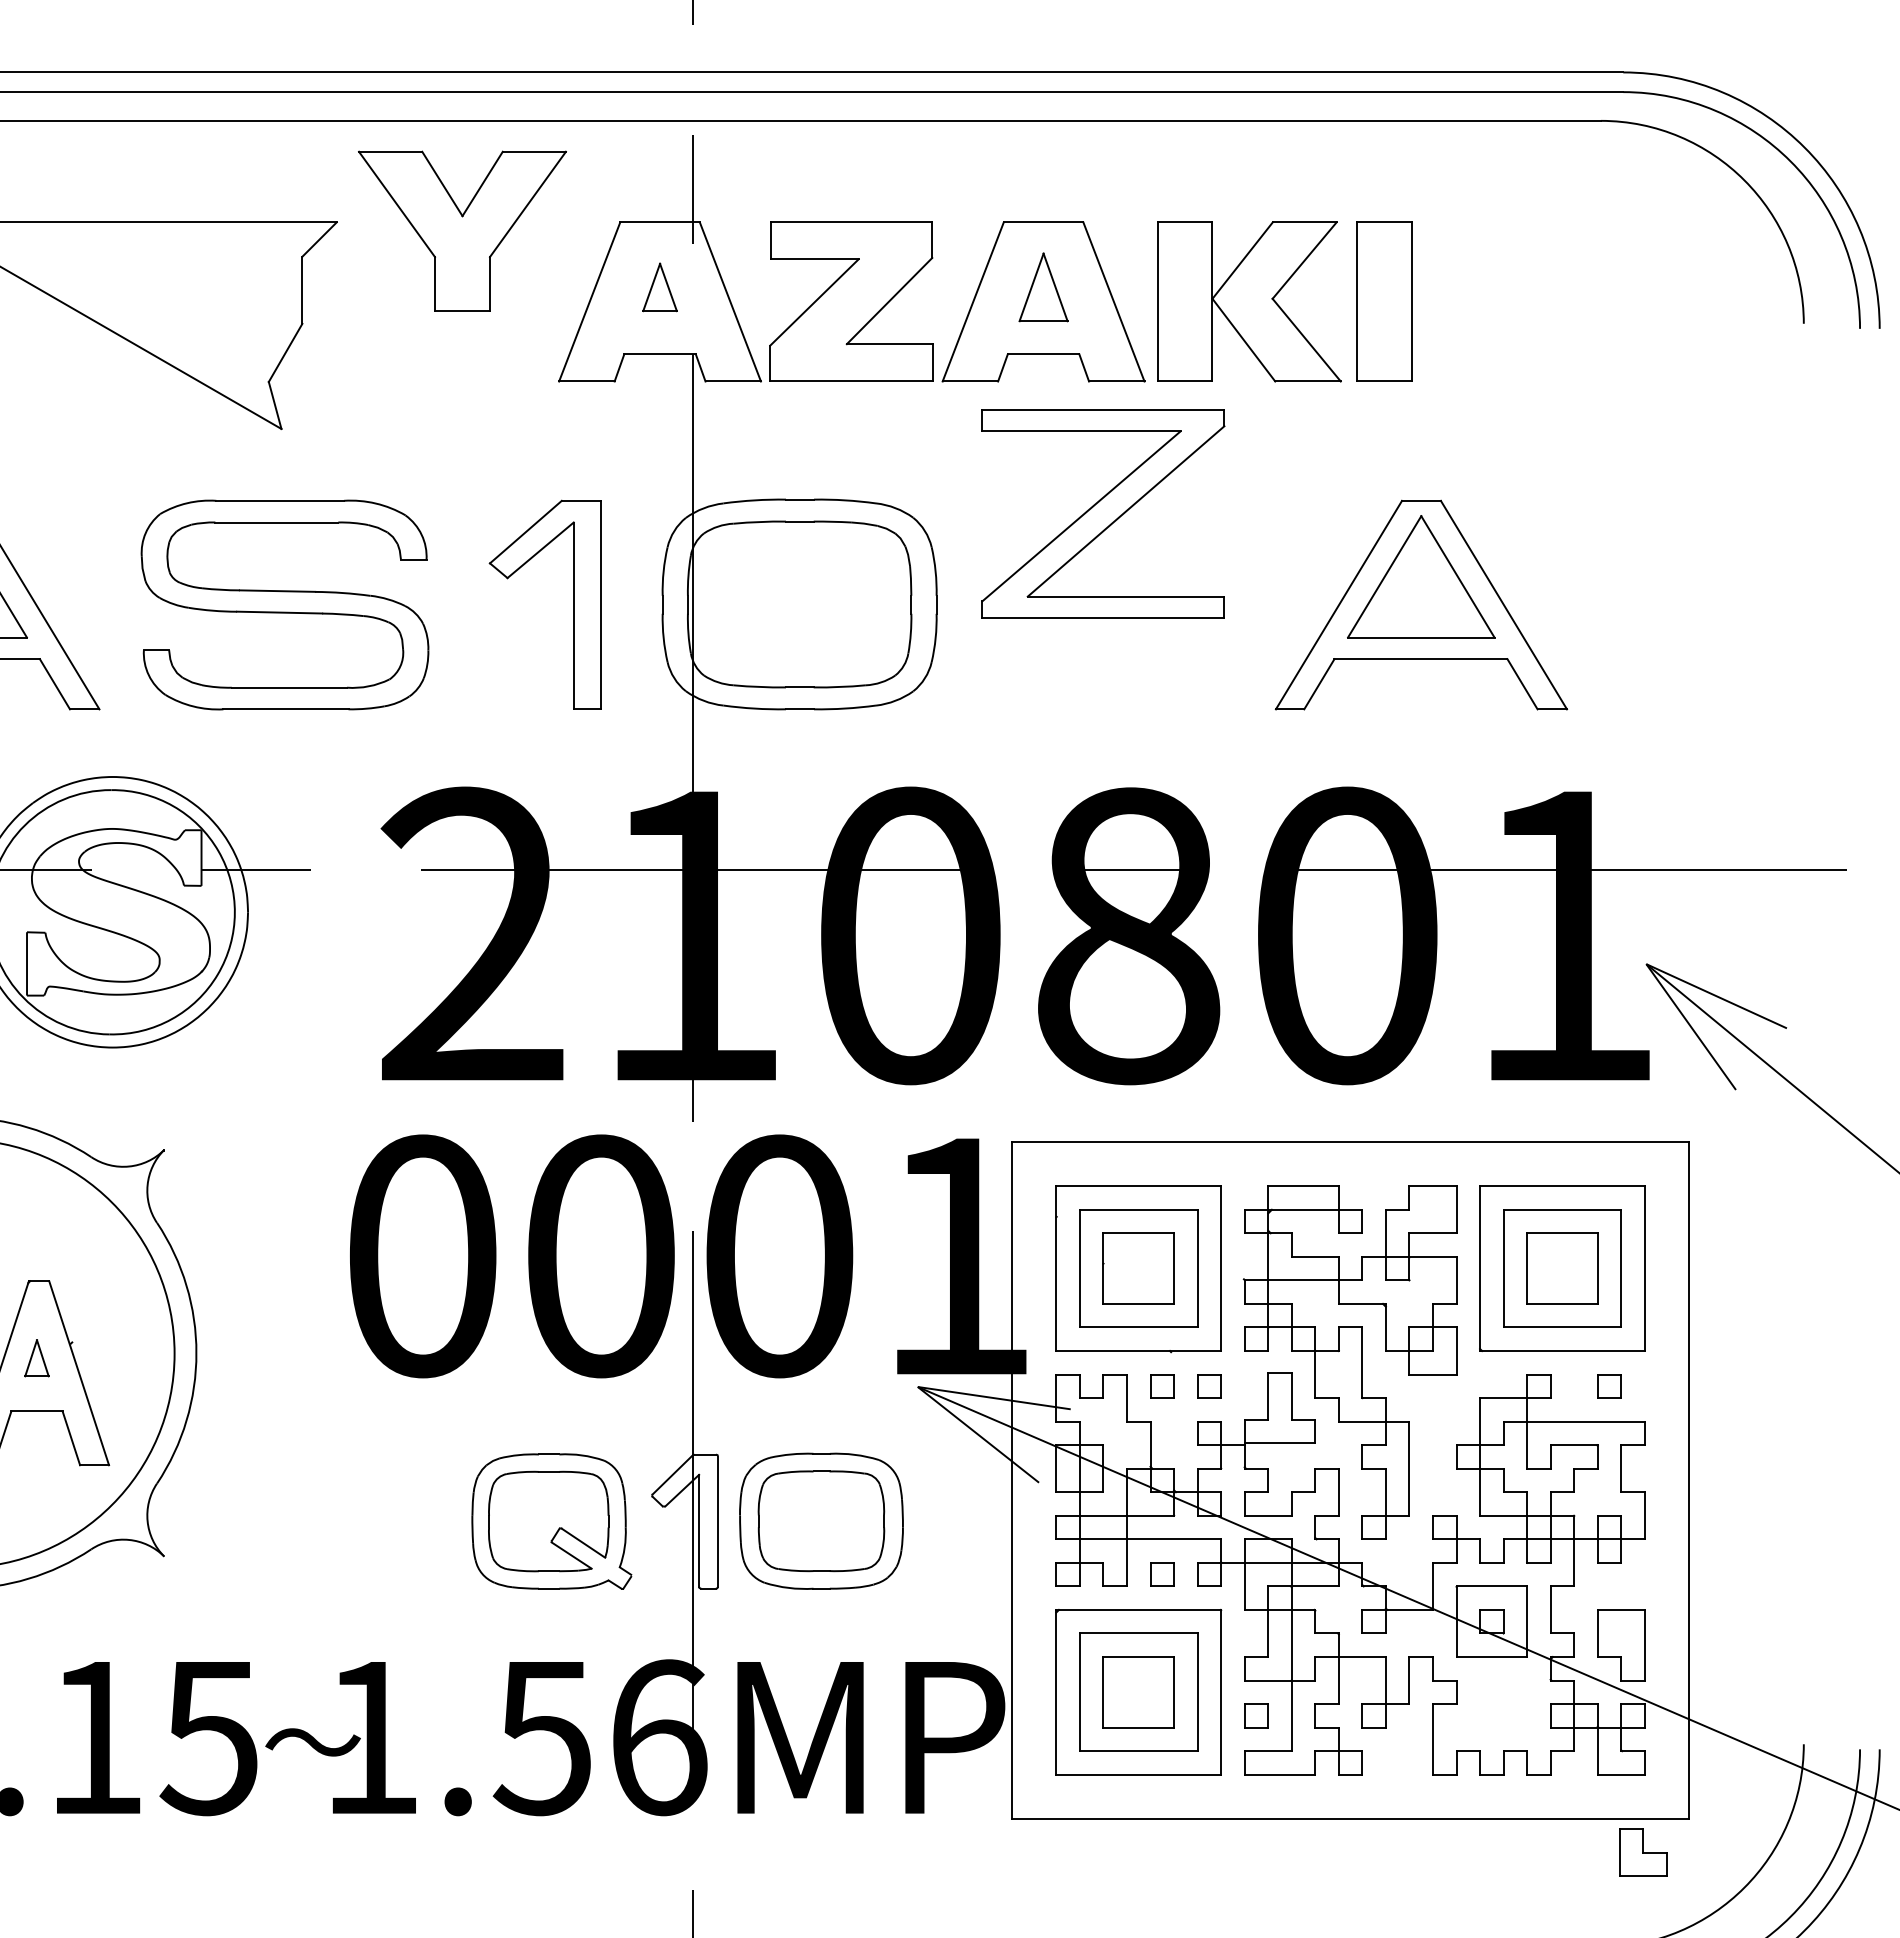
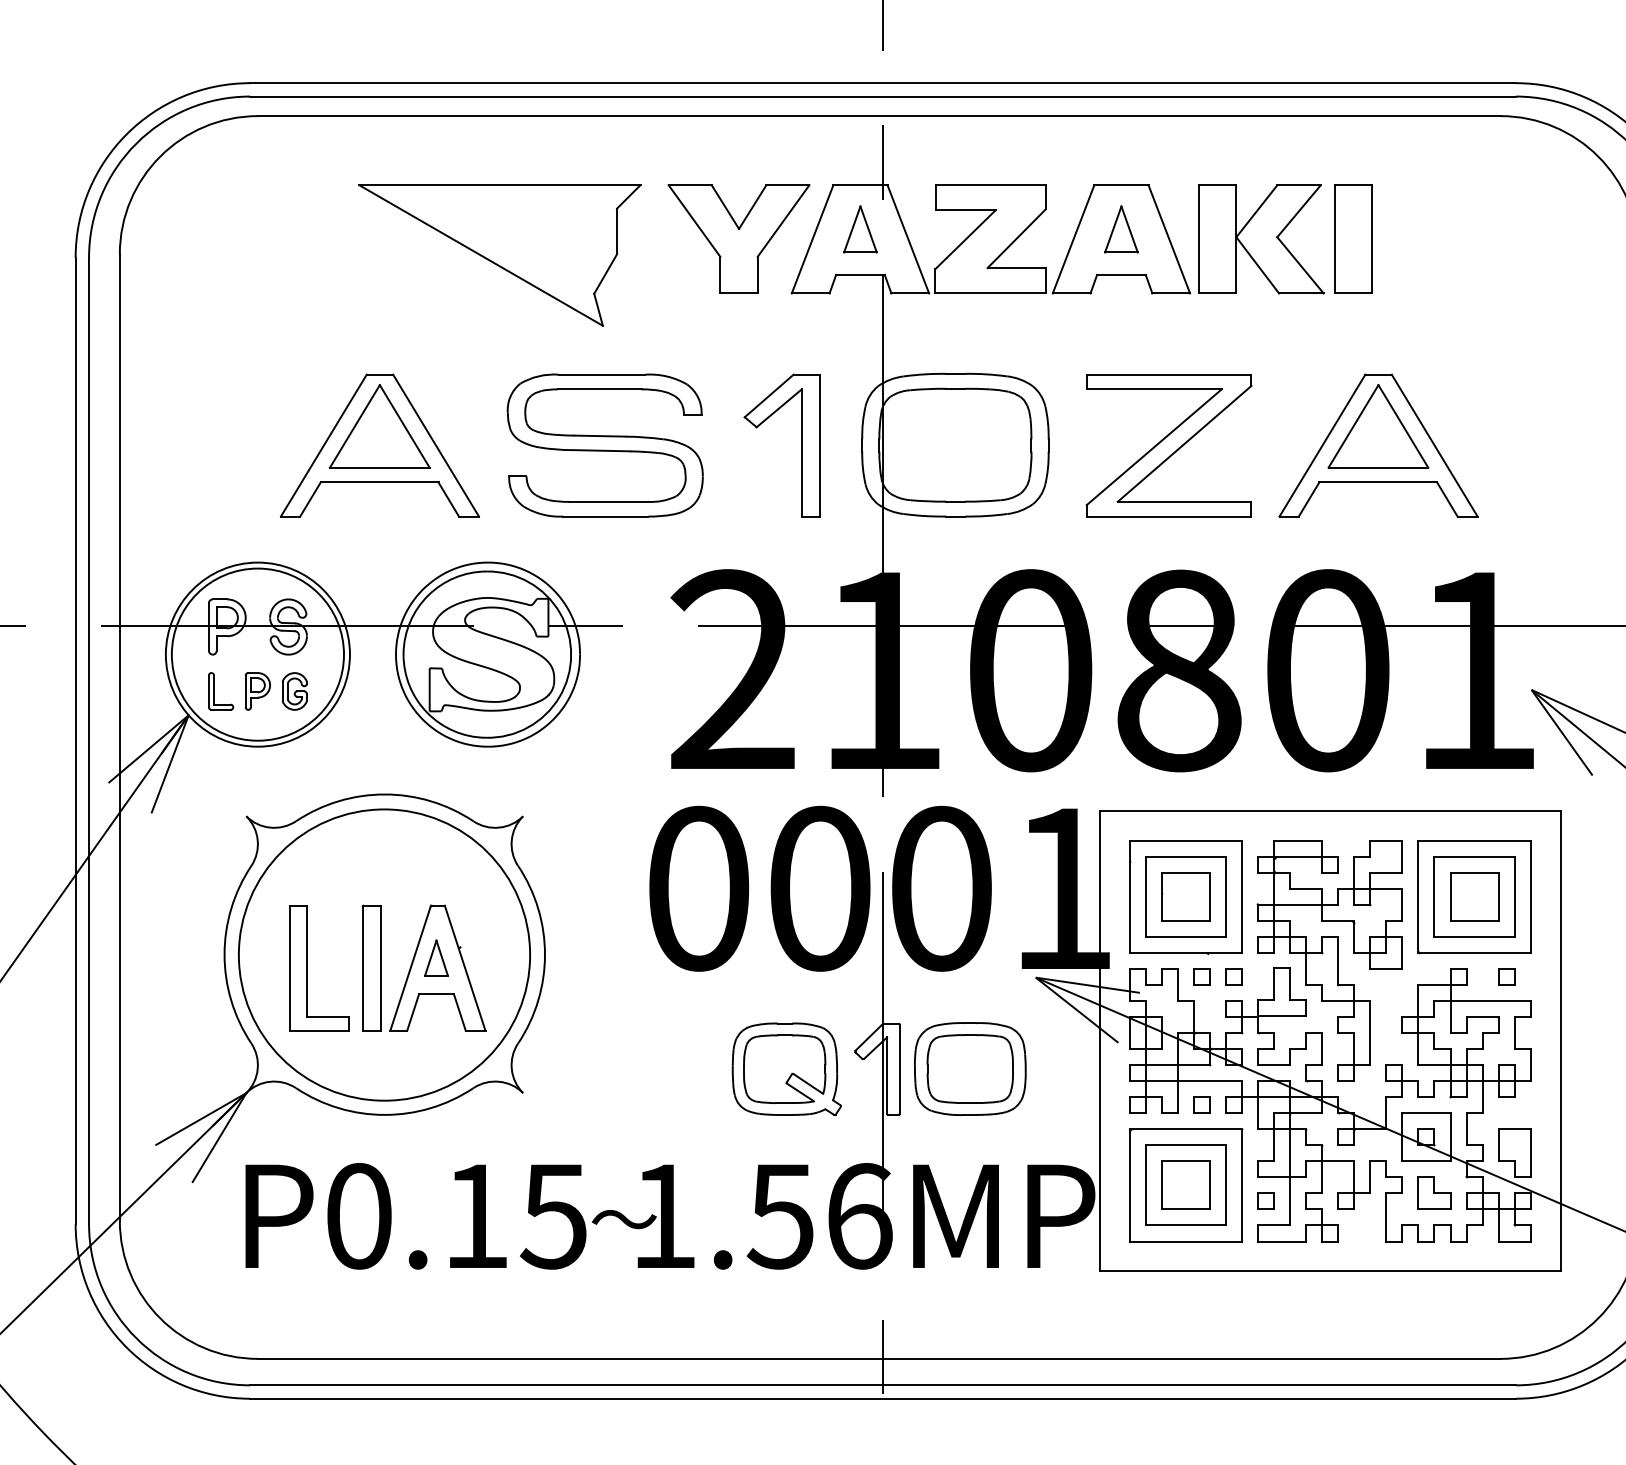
part: (461, 230) -> (738, 238), moved
part: (660, 287) -> (860, 229), size x1.43
part: (1102, 513) -> (1168, 445), moved
part: (36, 1357) -> (436, 957), size x1.43
part: (1643, 1851) -> (1434, 1192), moved

